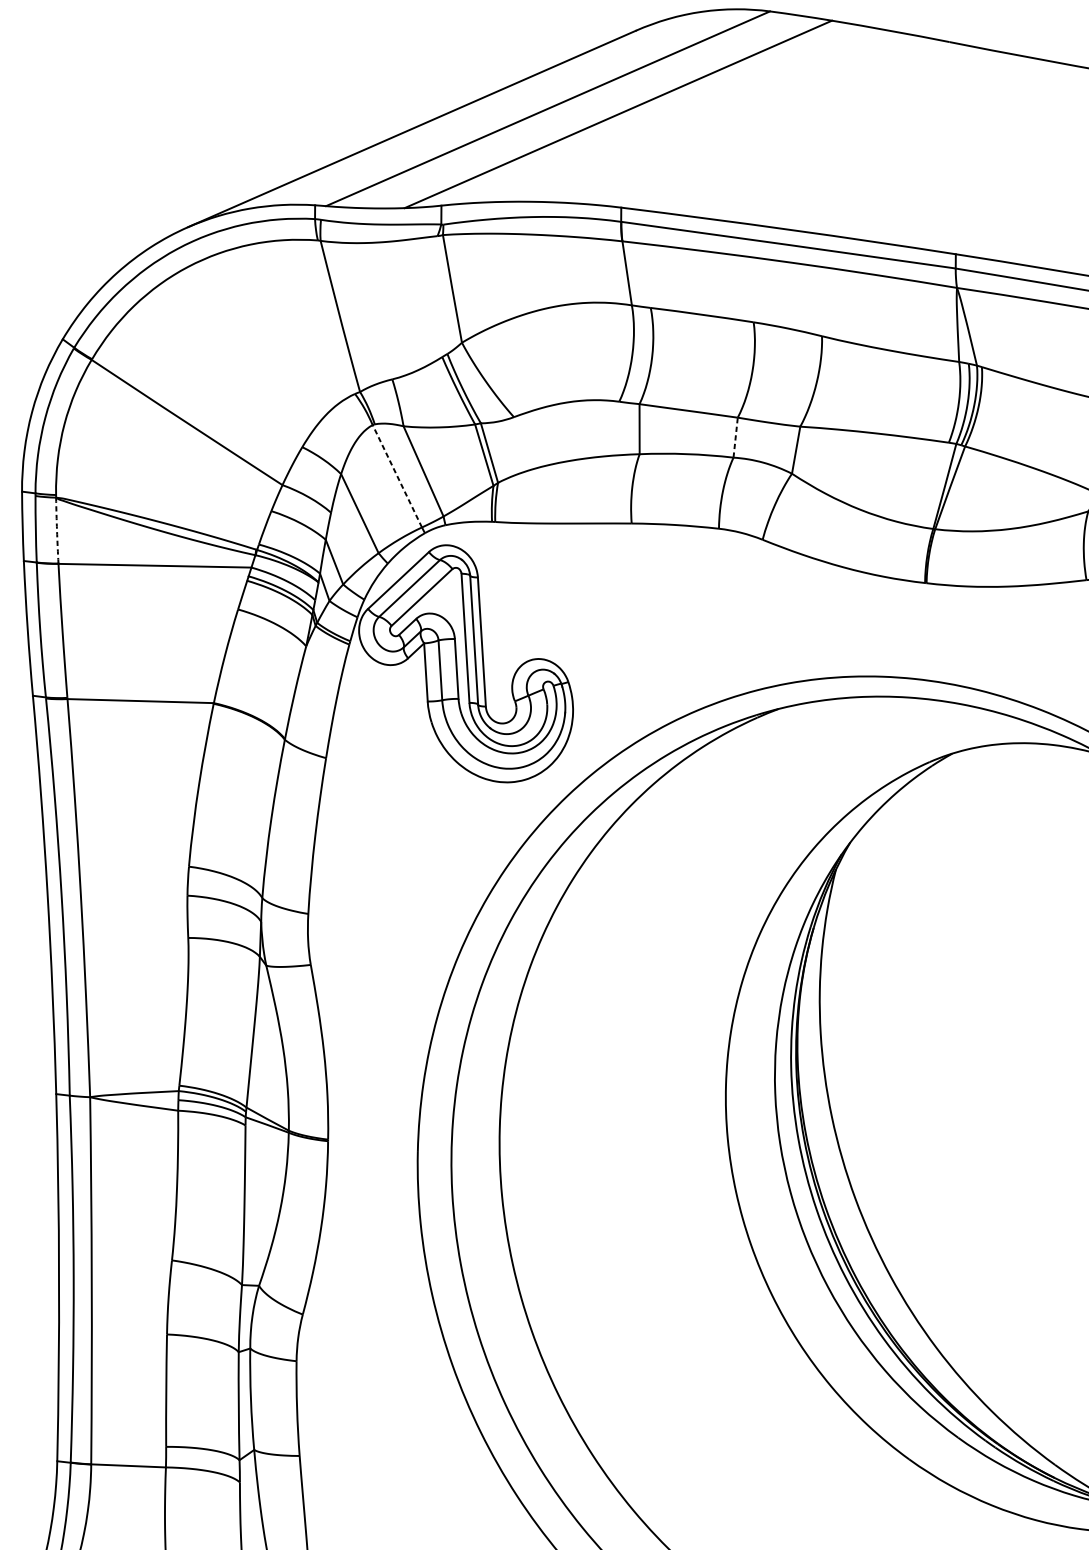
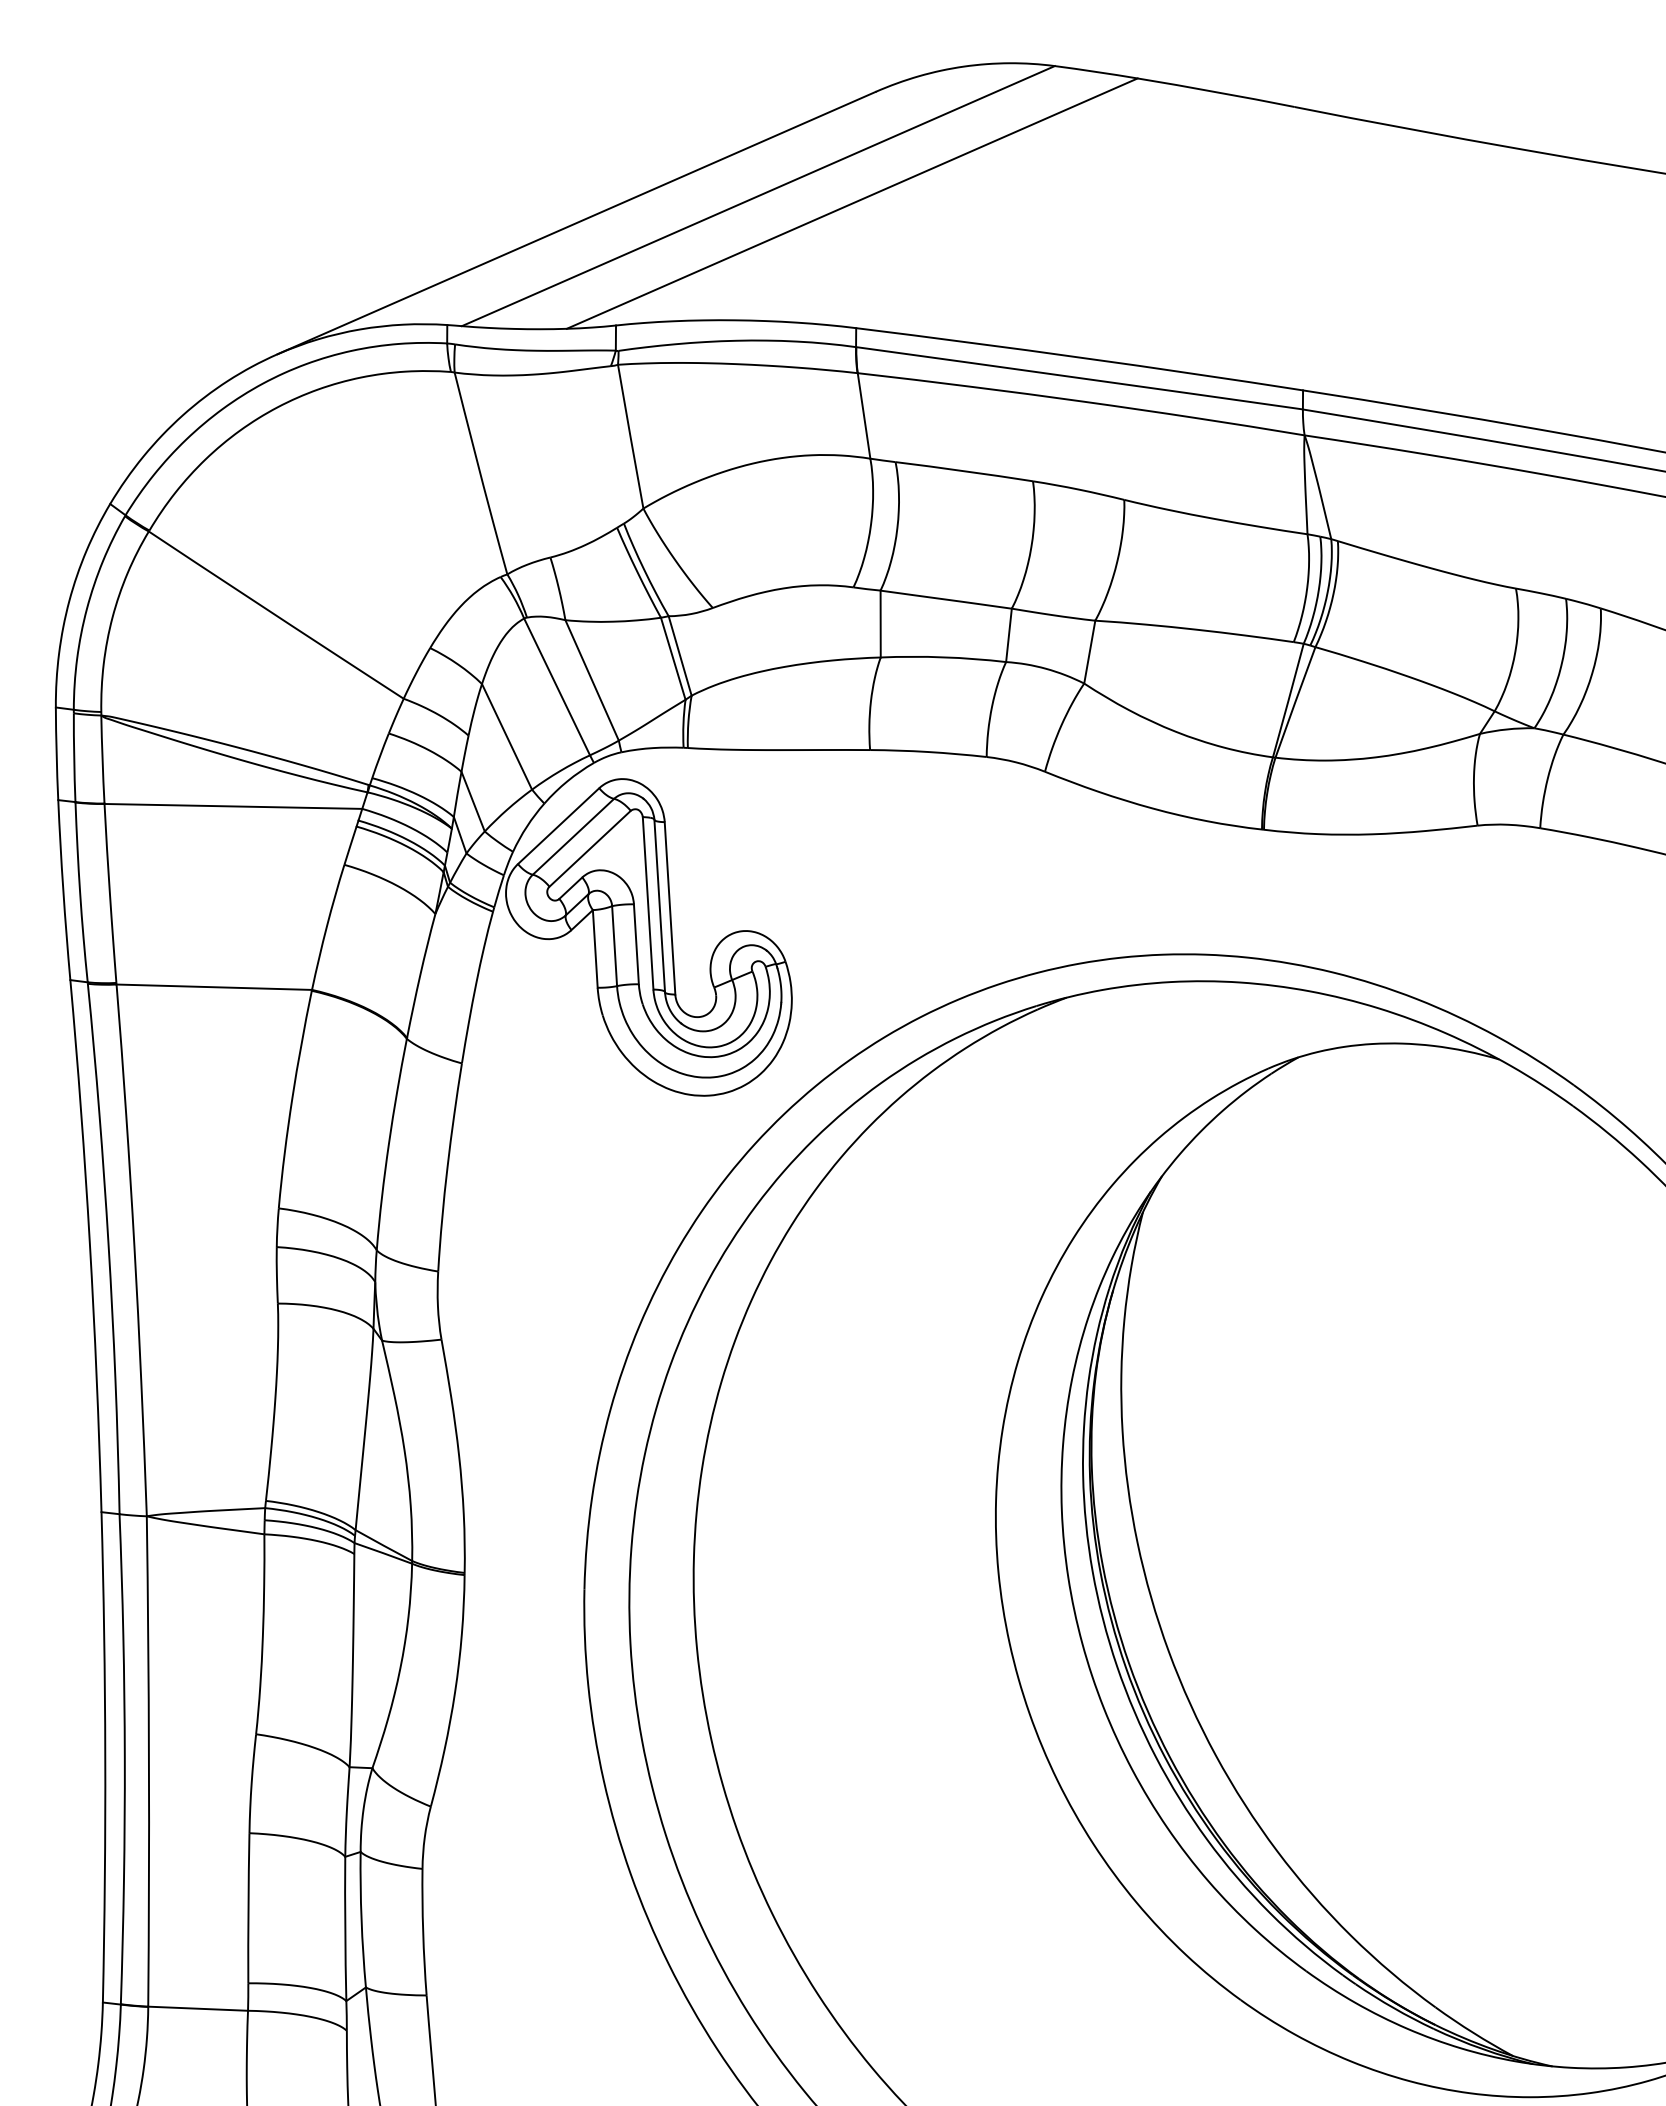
line: (735, 437) -> (1008, 635), dashed -> solid
line: (397, 475) -> (557, 686), dashed -> solid
arc: (56, 530) -> (102, 759), dashed -> solid

